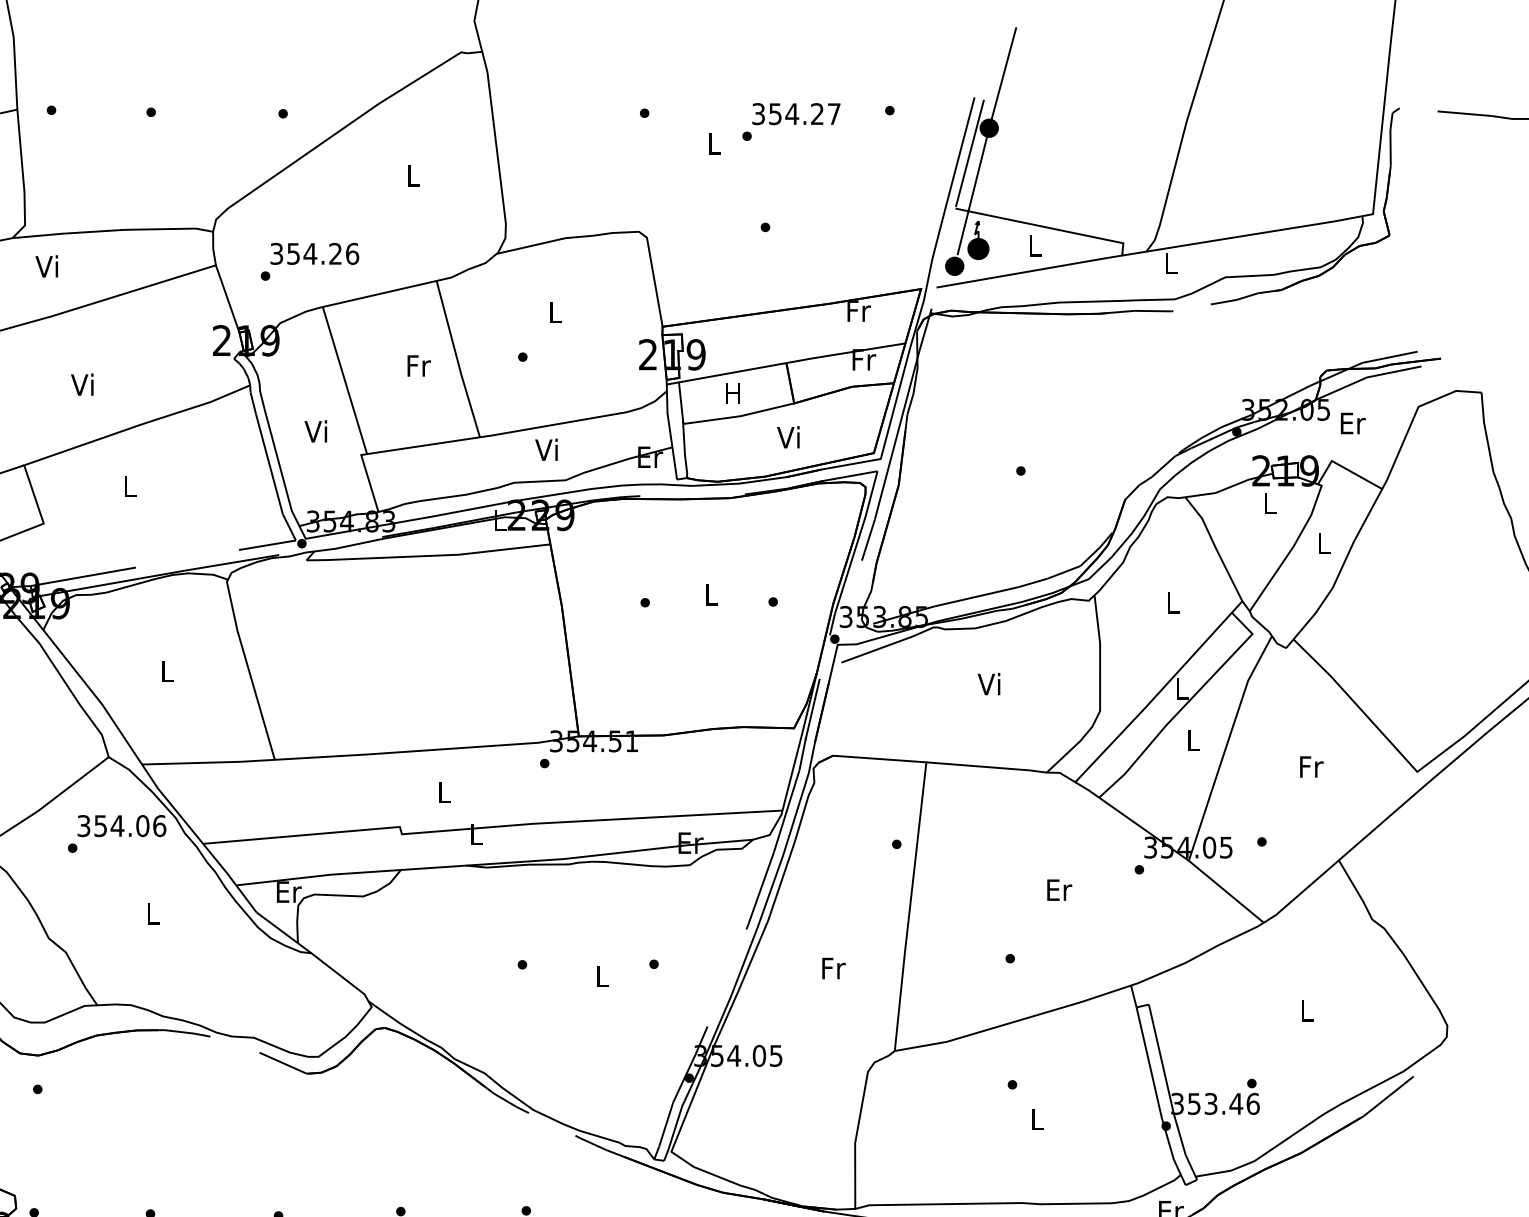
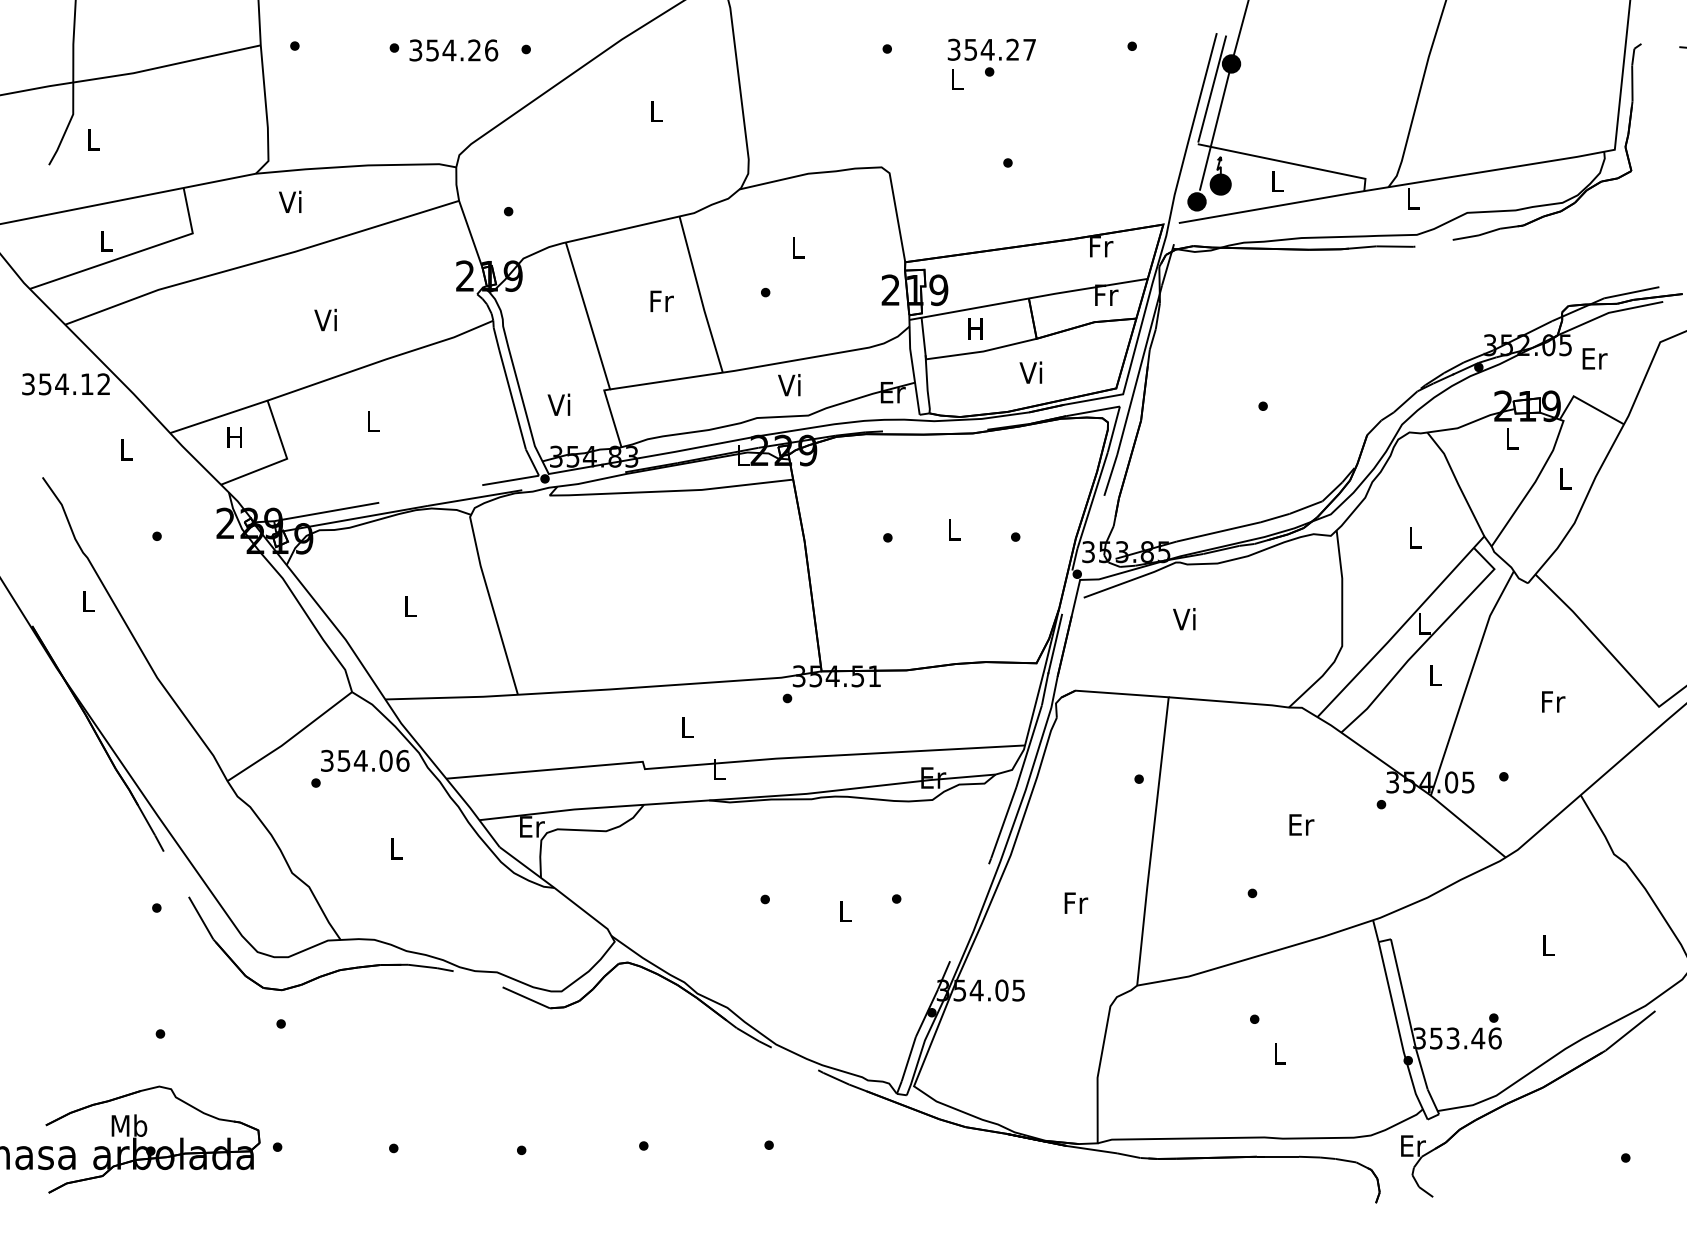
text: (796, 113) -> (991, 49), moved
text: (314, 253) -> (453, 50), moved
text: (315, 431) -> (558, 404), moved
text: (989, 684) -> (1184, 619), moved

